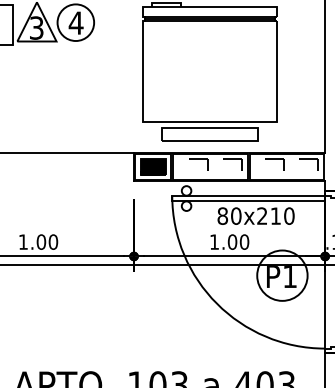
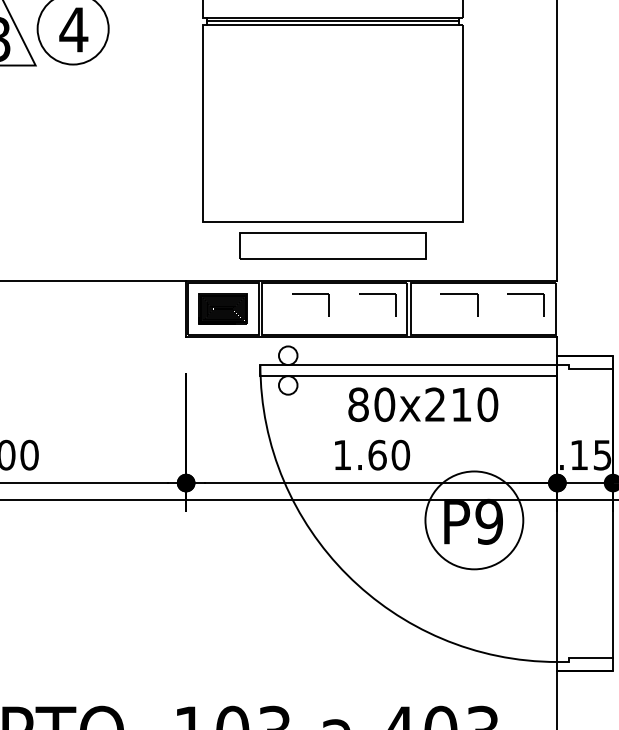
text: (232, 241) -> (377, 453), 1.00 -> 1.60
text: (290, 277) -> (490, 523), P1 -> P9

